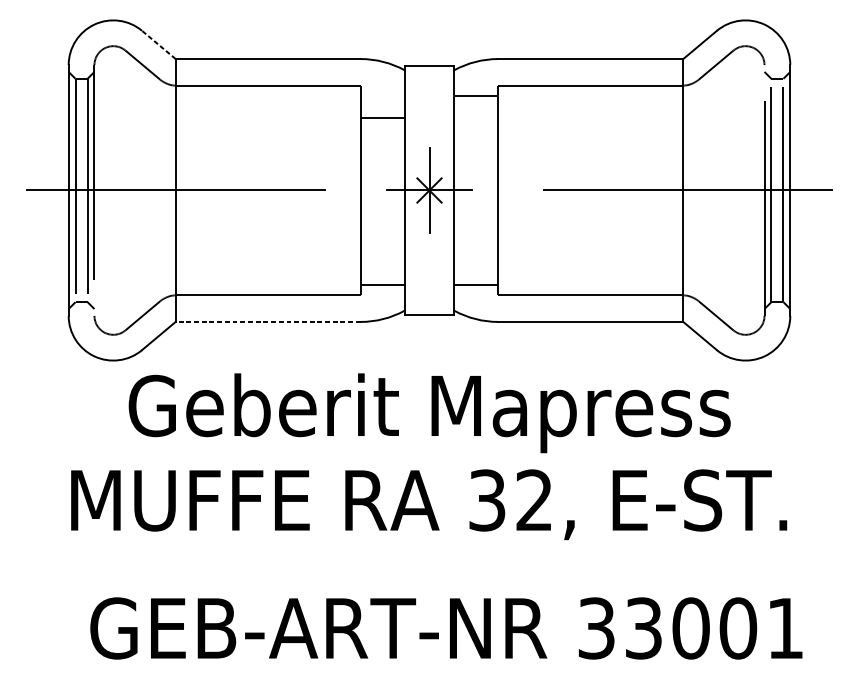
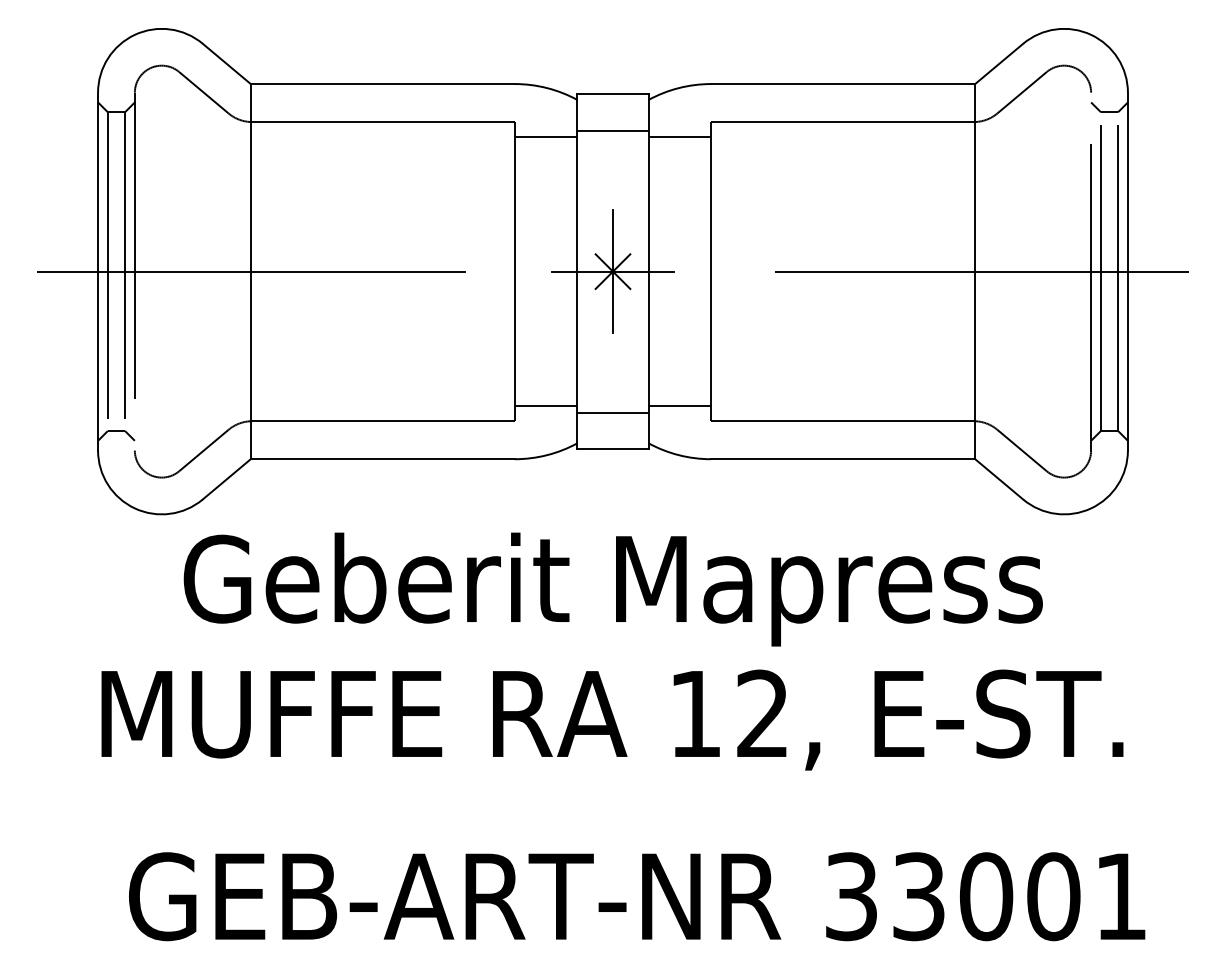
line: (158, 44) -> (226, 63), dashed -> solid
line: (429, 91) -> (612, 130), added
line: (382, 117) -> (545, 136), moved
line: (429, 289) -> (612, 412), added
line: (267, 322) -> (382, 459), dashed -> solid
text: (487, 500) -> (695, 713), 32, -> 12,

